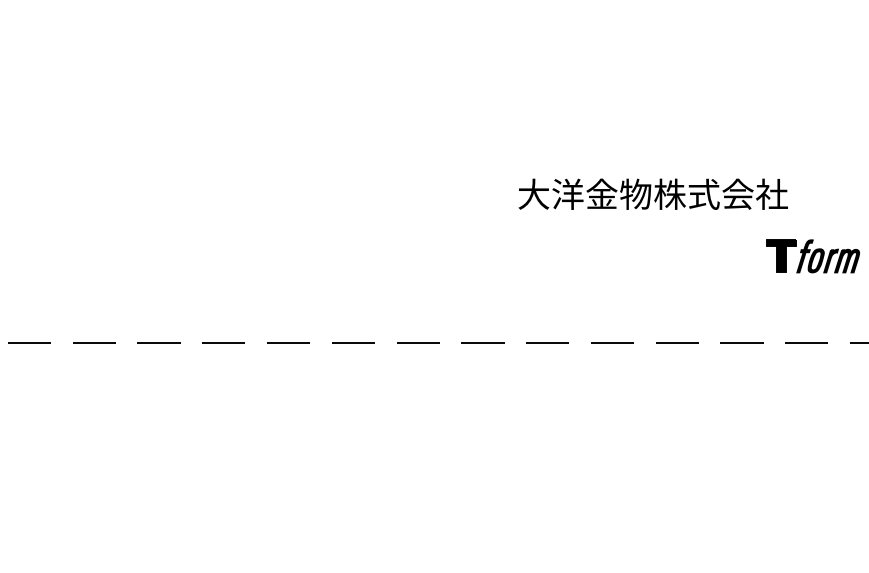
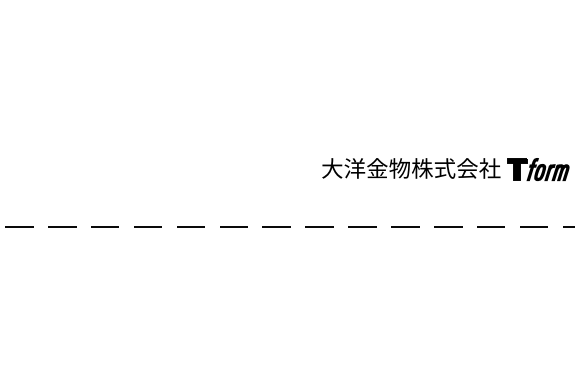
text: (653, 194) -> (411, 168), moved

